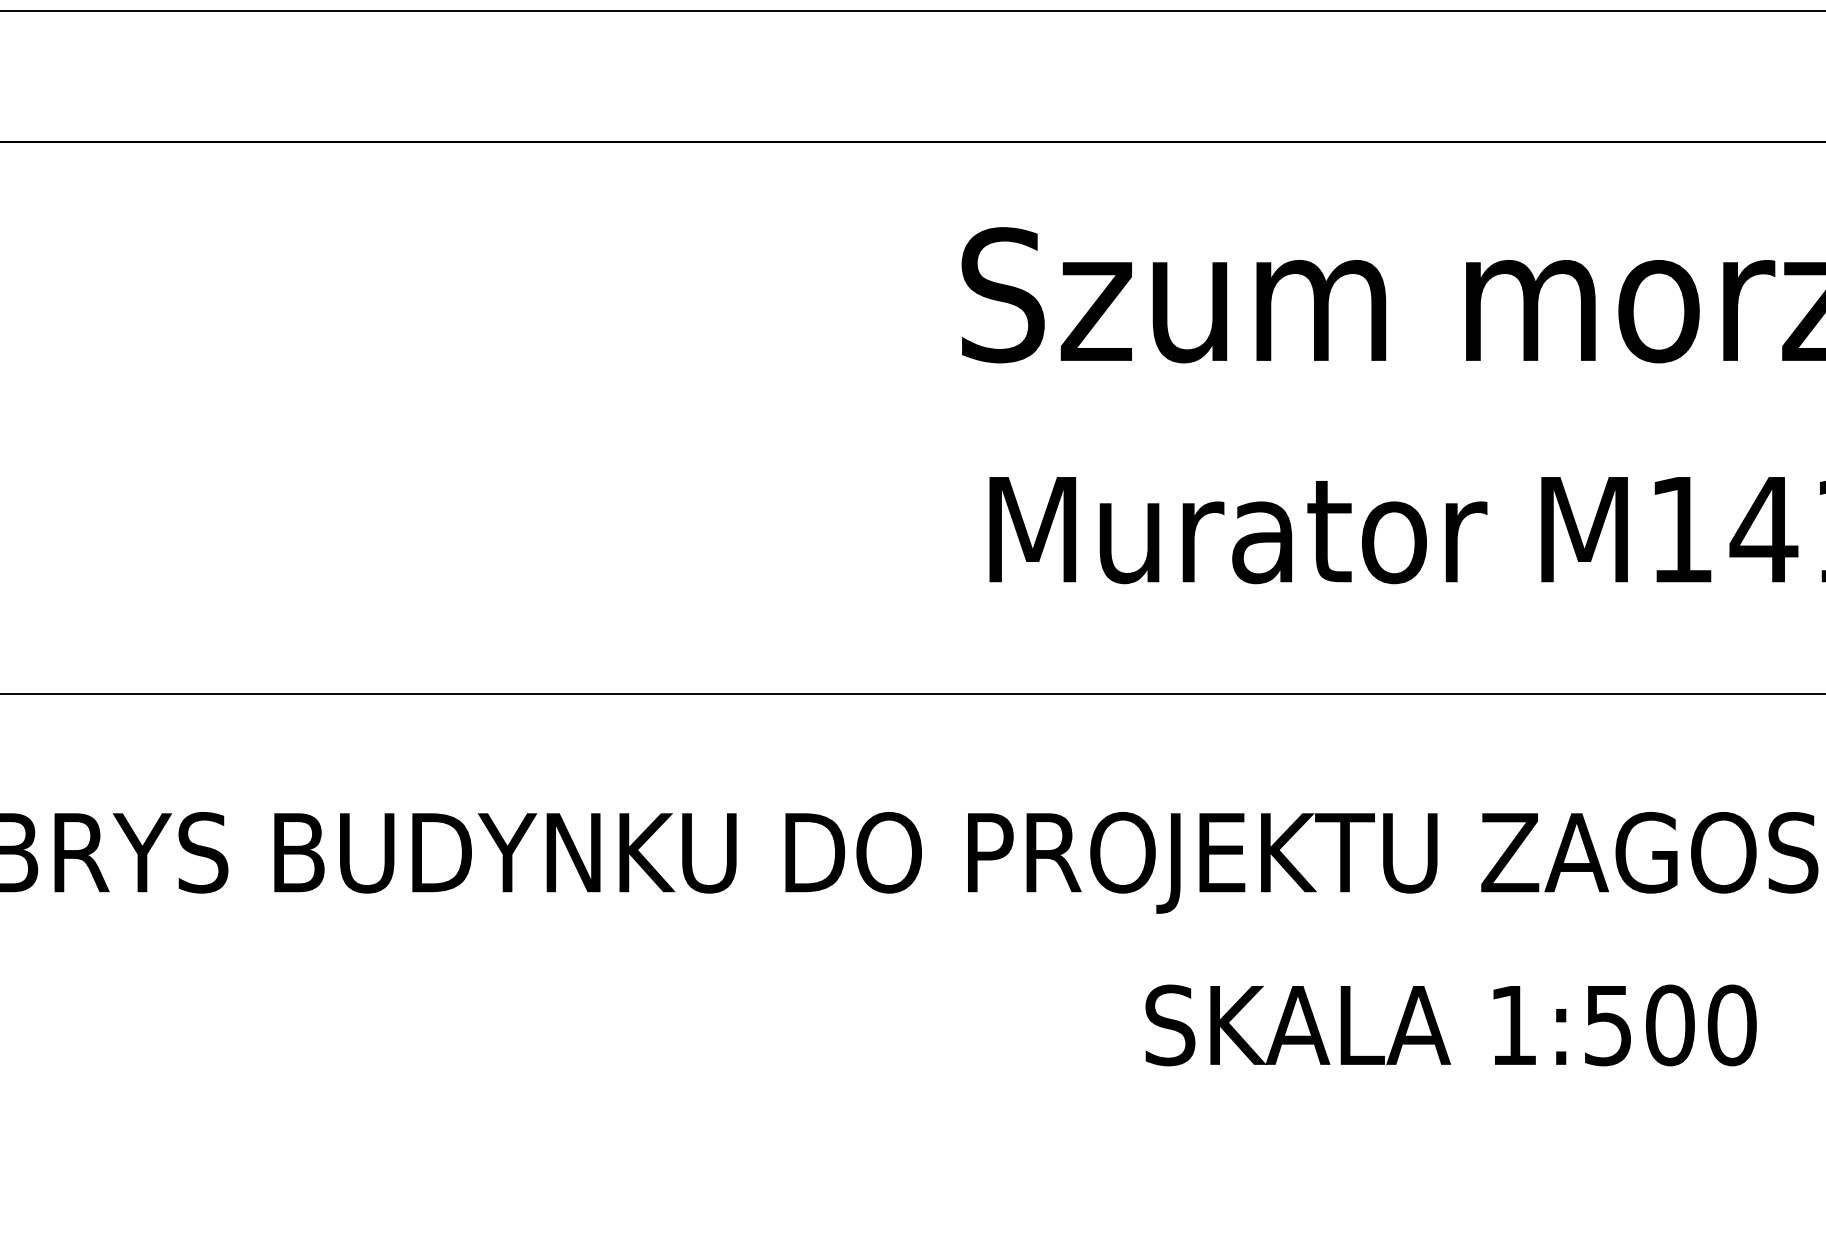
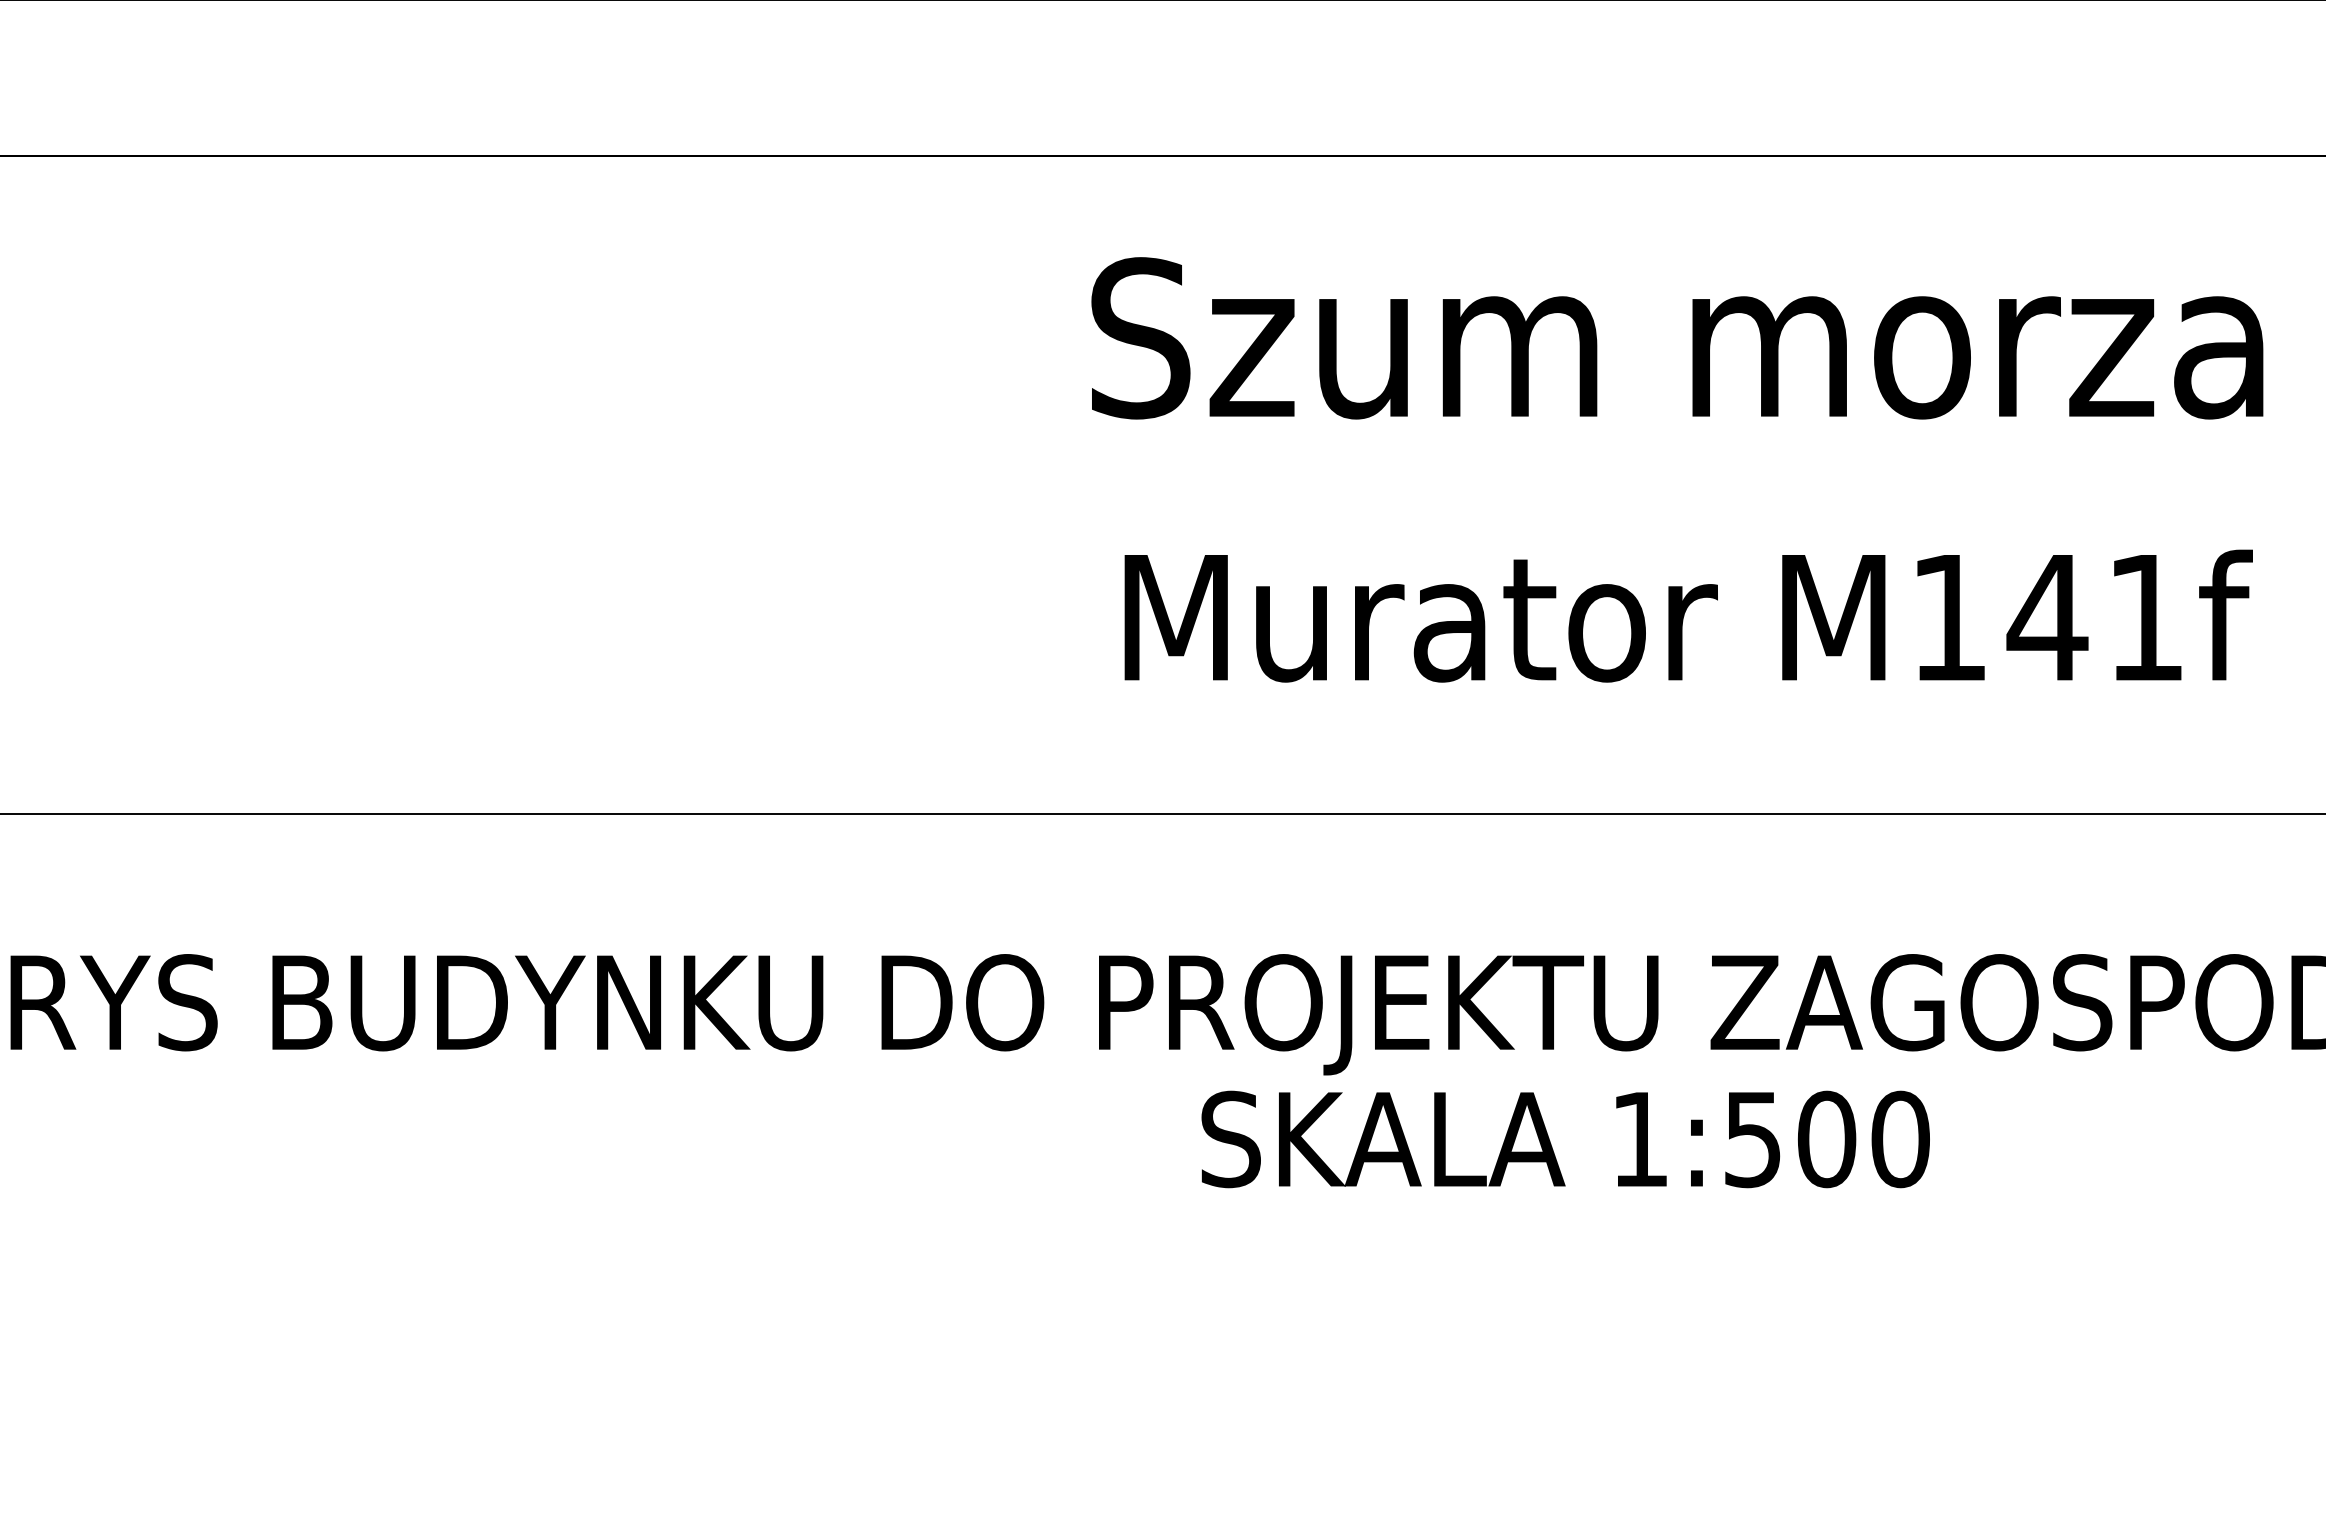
text: (1450, 1025) -> (1565, 1139), moved

